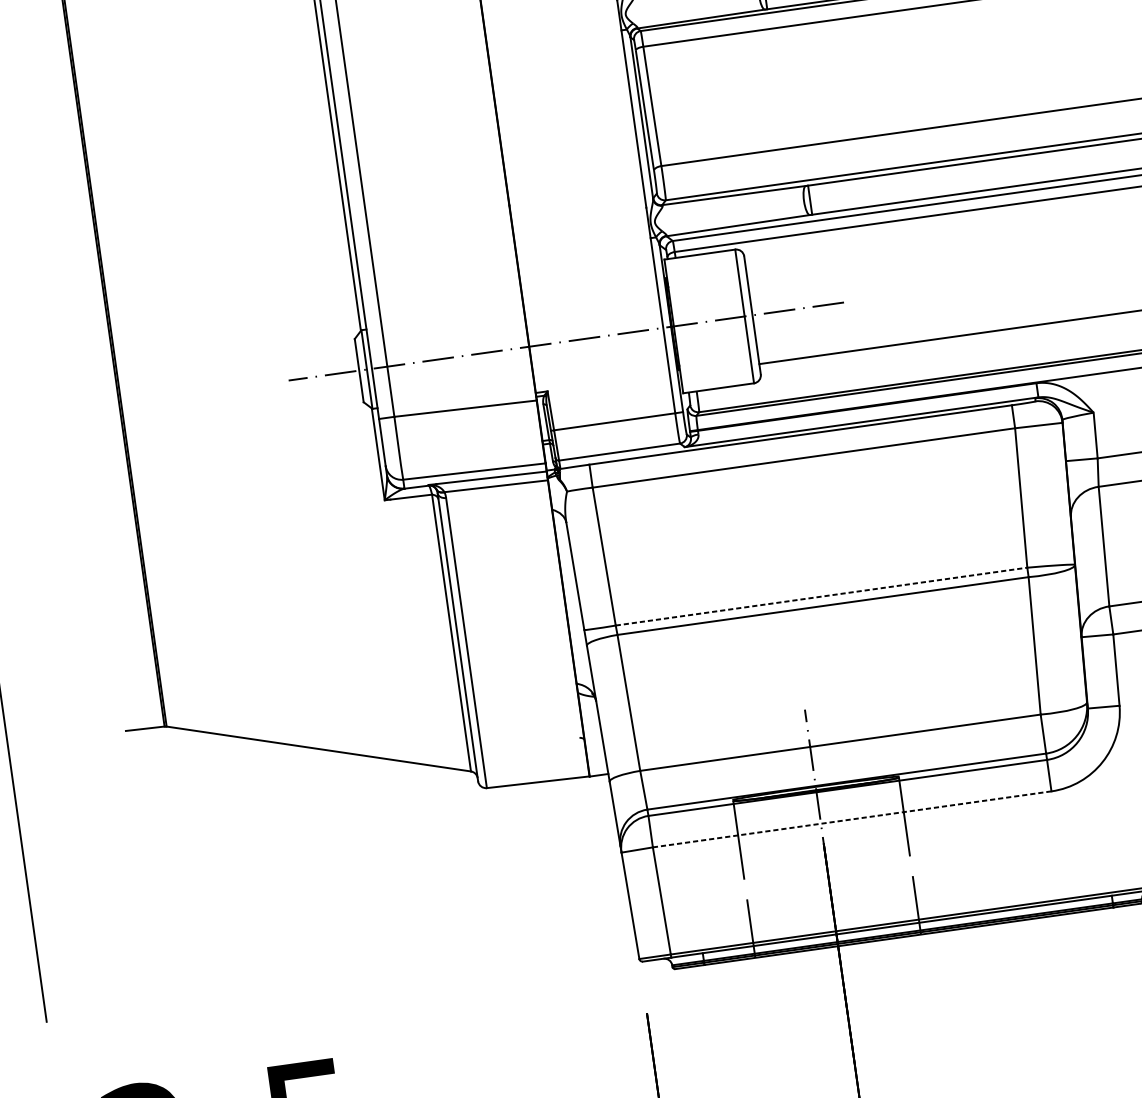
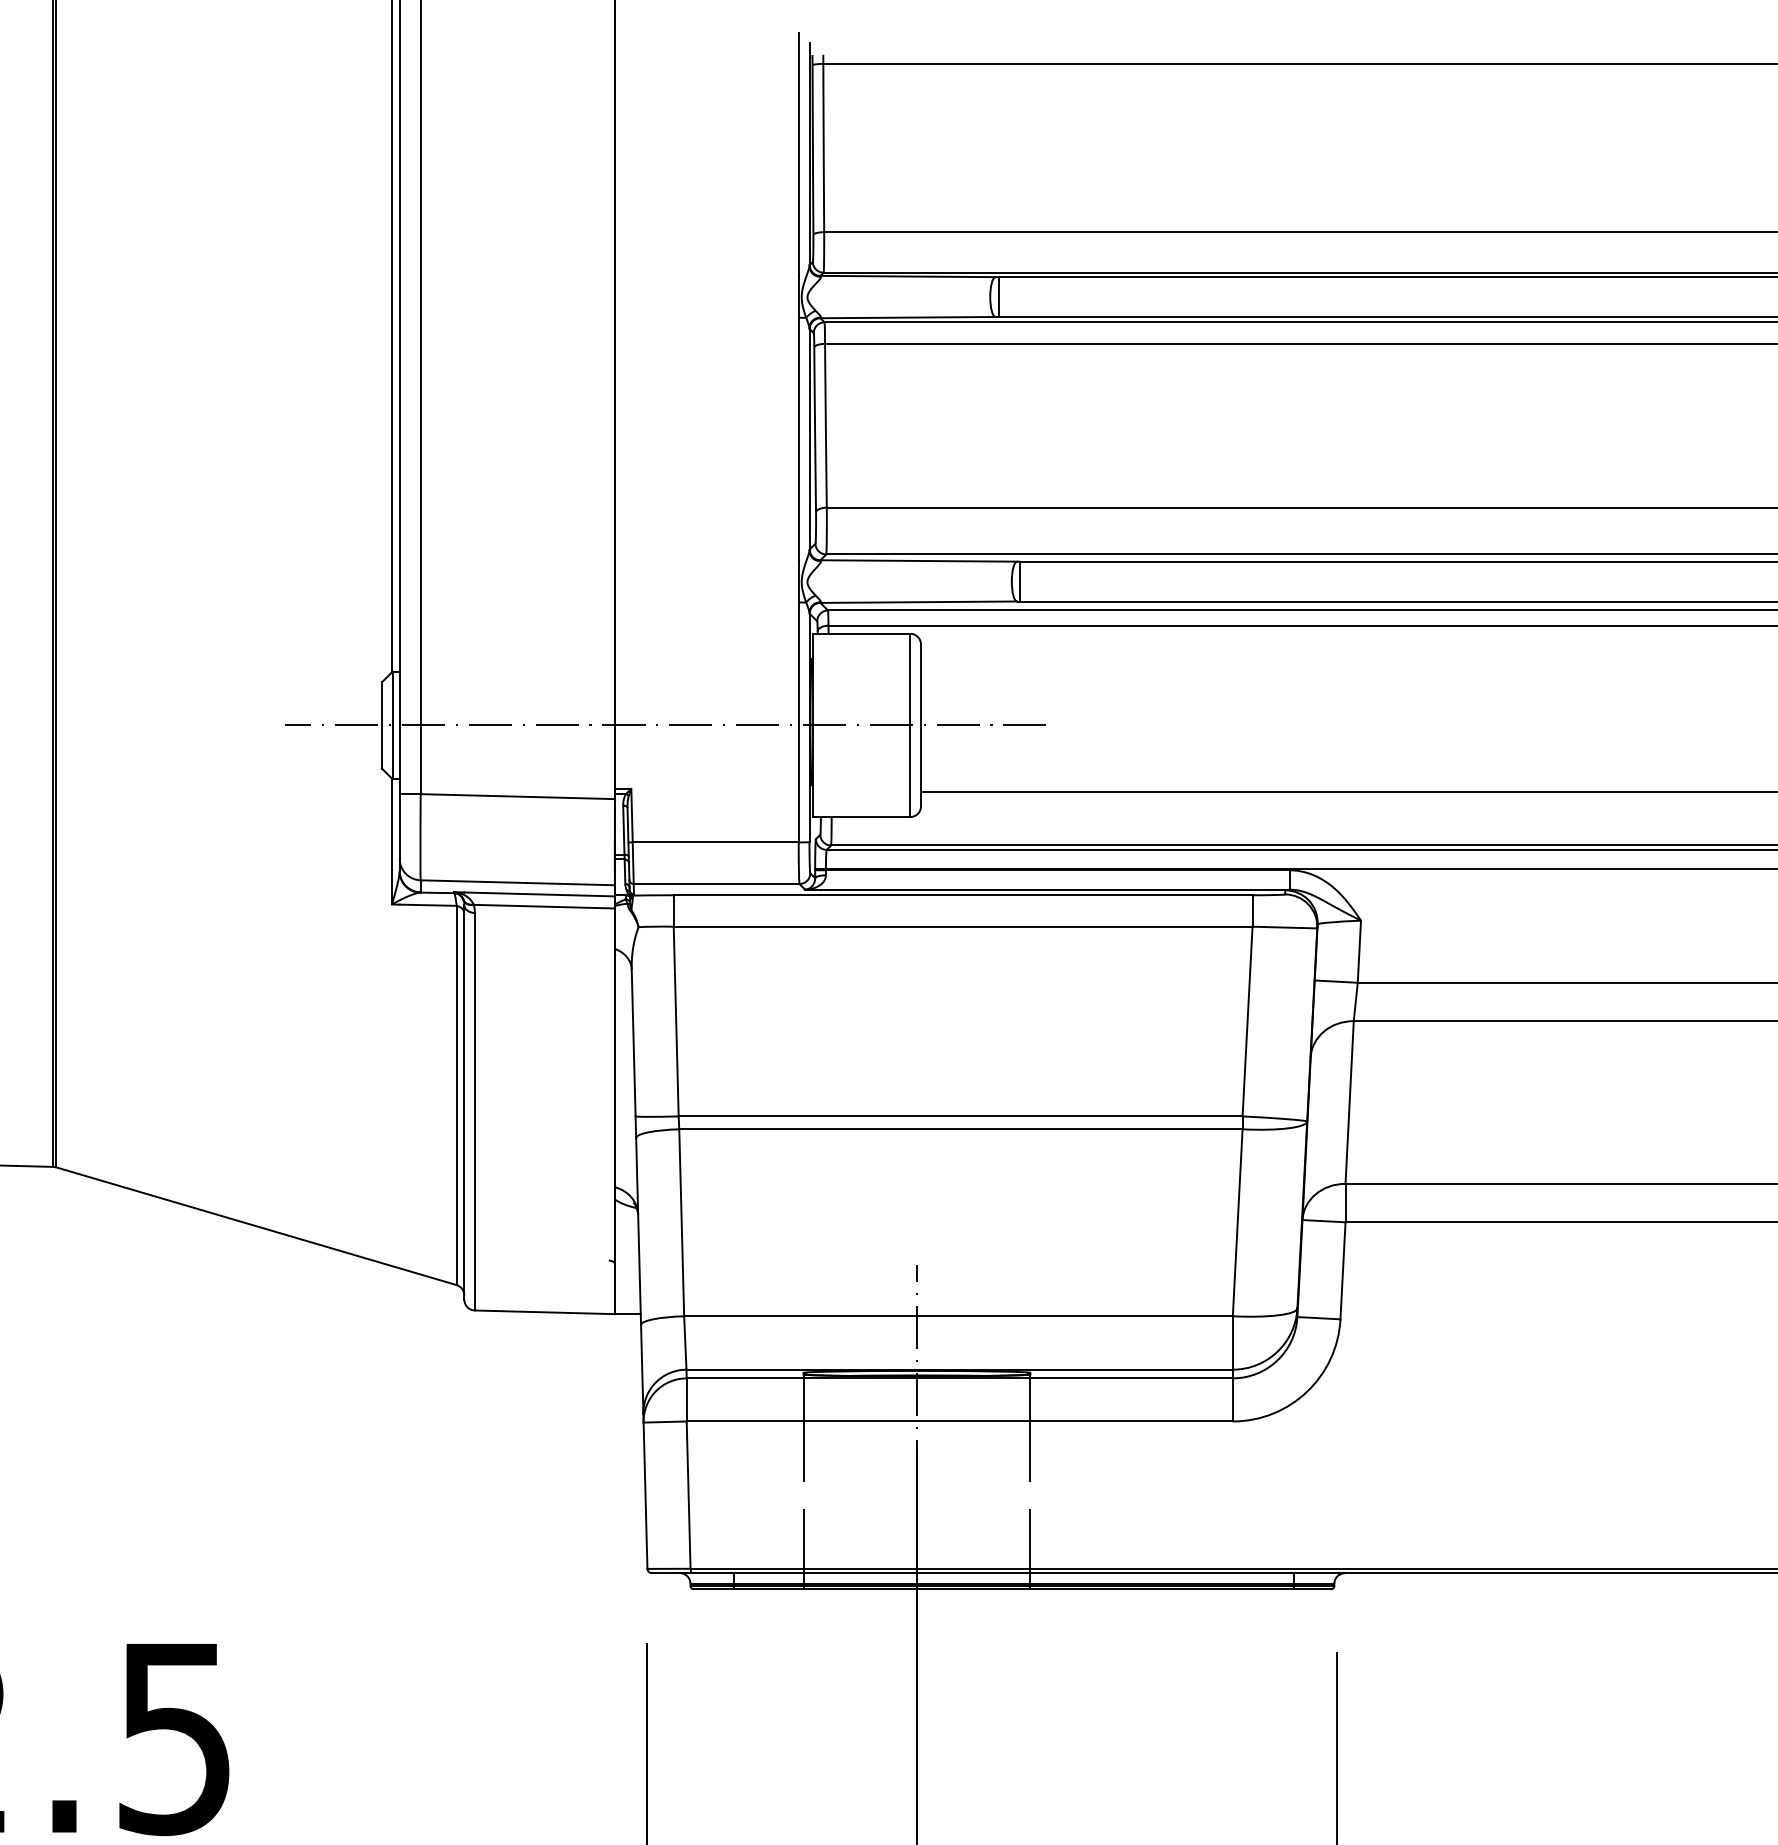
line: (821, 596) -> (960, 1116), dashed -> solid
line: (852, 819) -> (960, 1421), dashed -> solid

